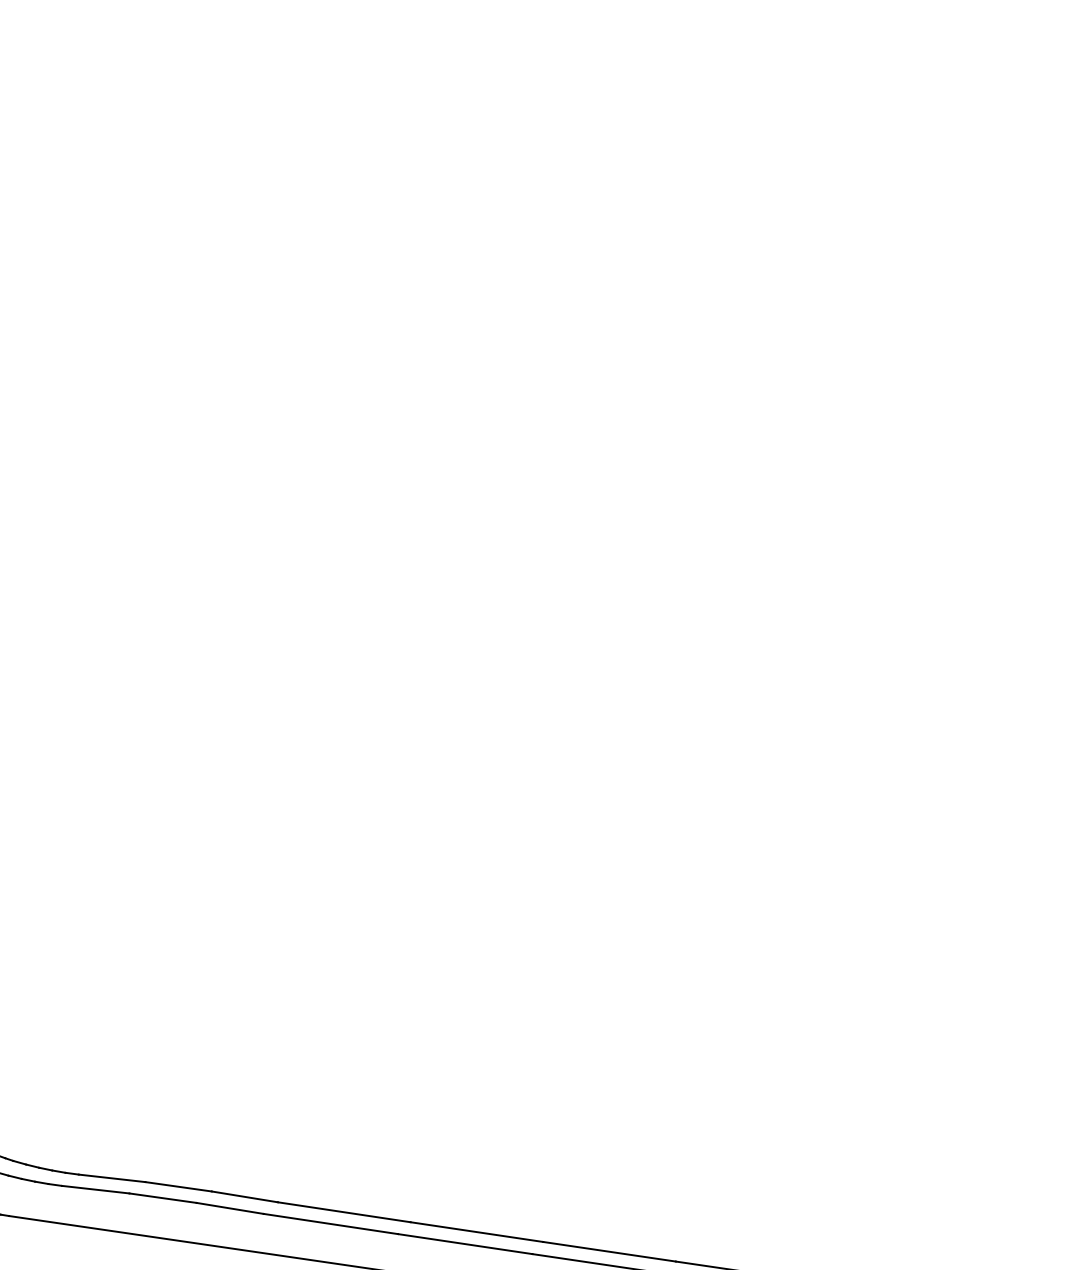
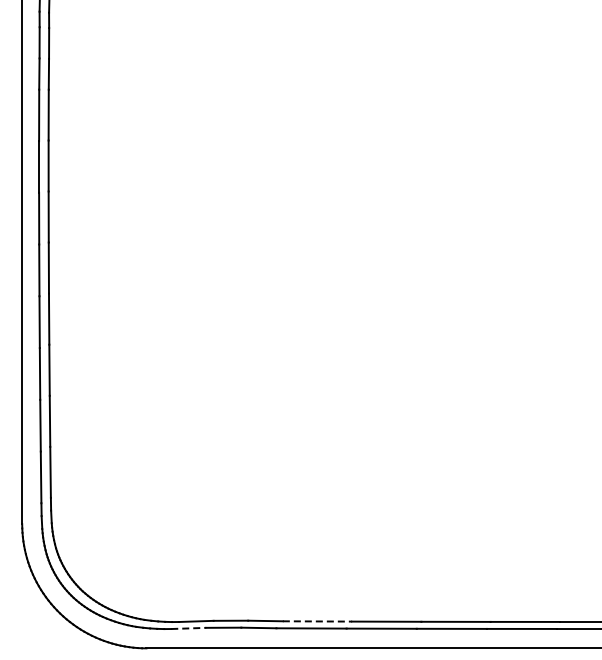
line: (95, 1189) -> (188, 628), solid -> dashed
line: (344, 1212) -> (317, 621), solid -> dashed

